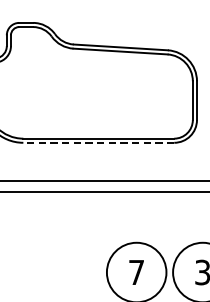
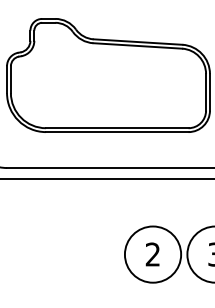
line: (97, 143) -> (116, 132), dashed -> solid
text: (136, 272) -> (152, 254), 7 -> 2

